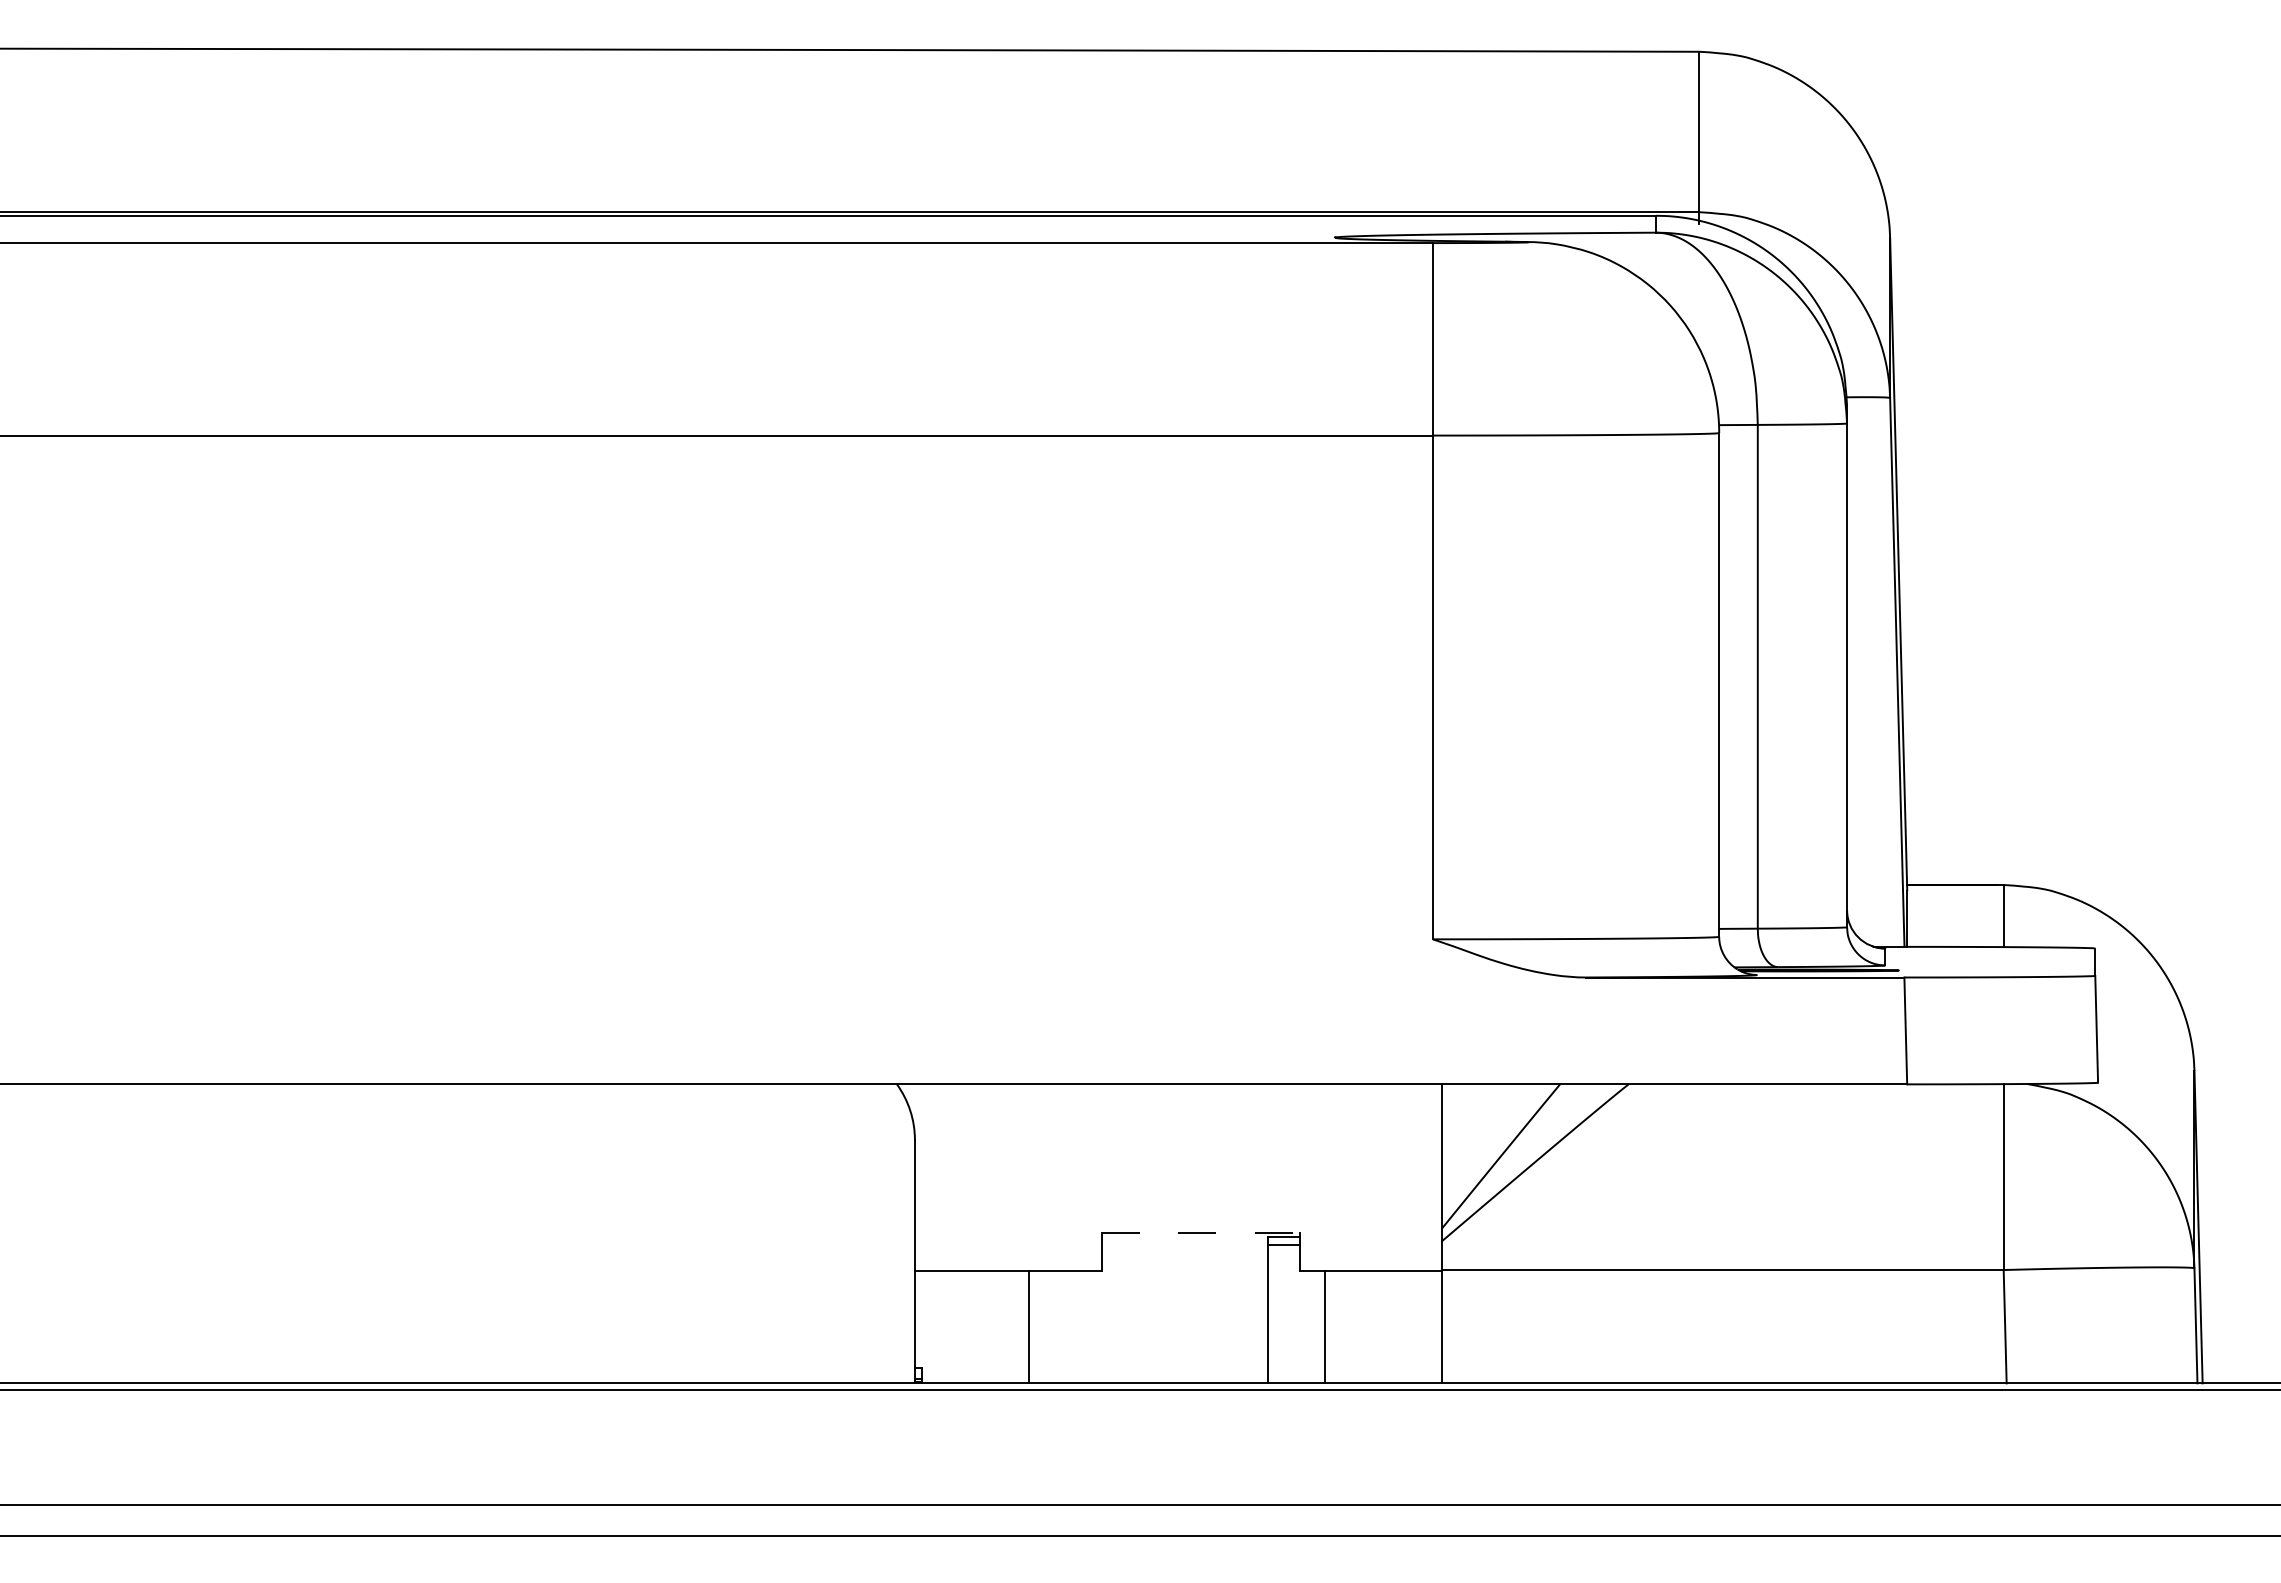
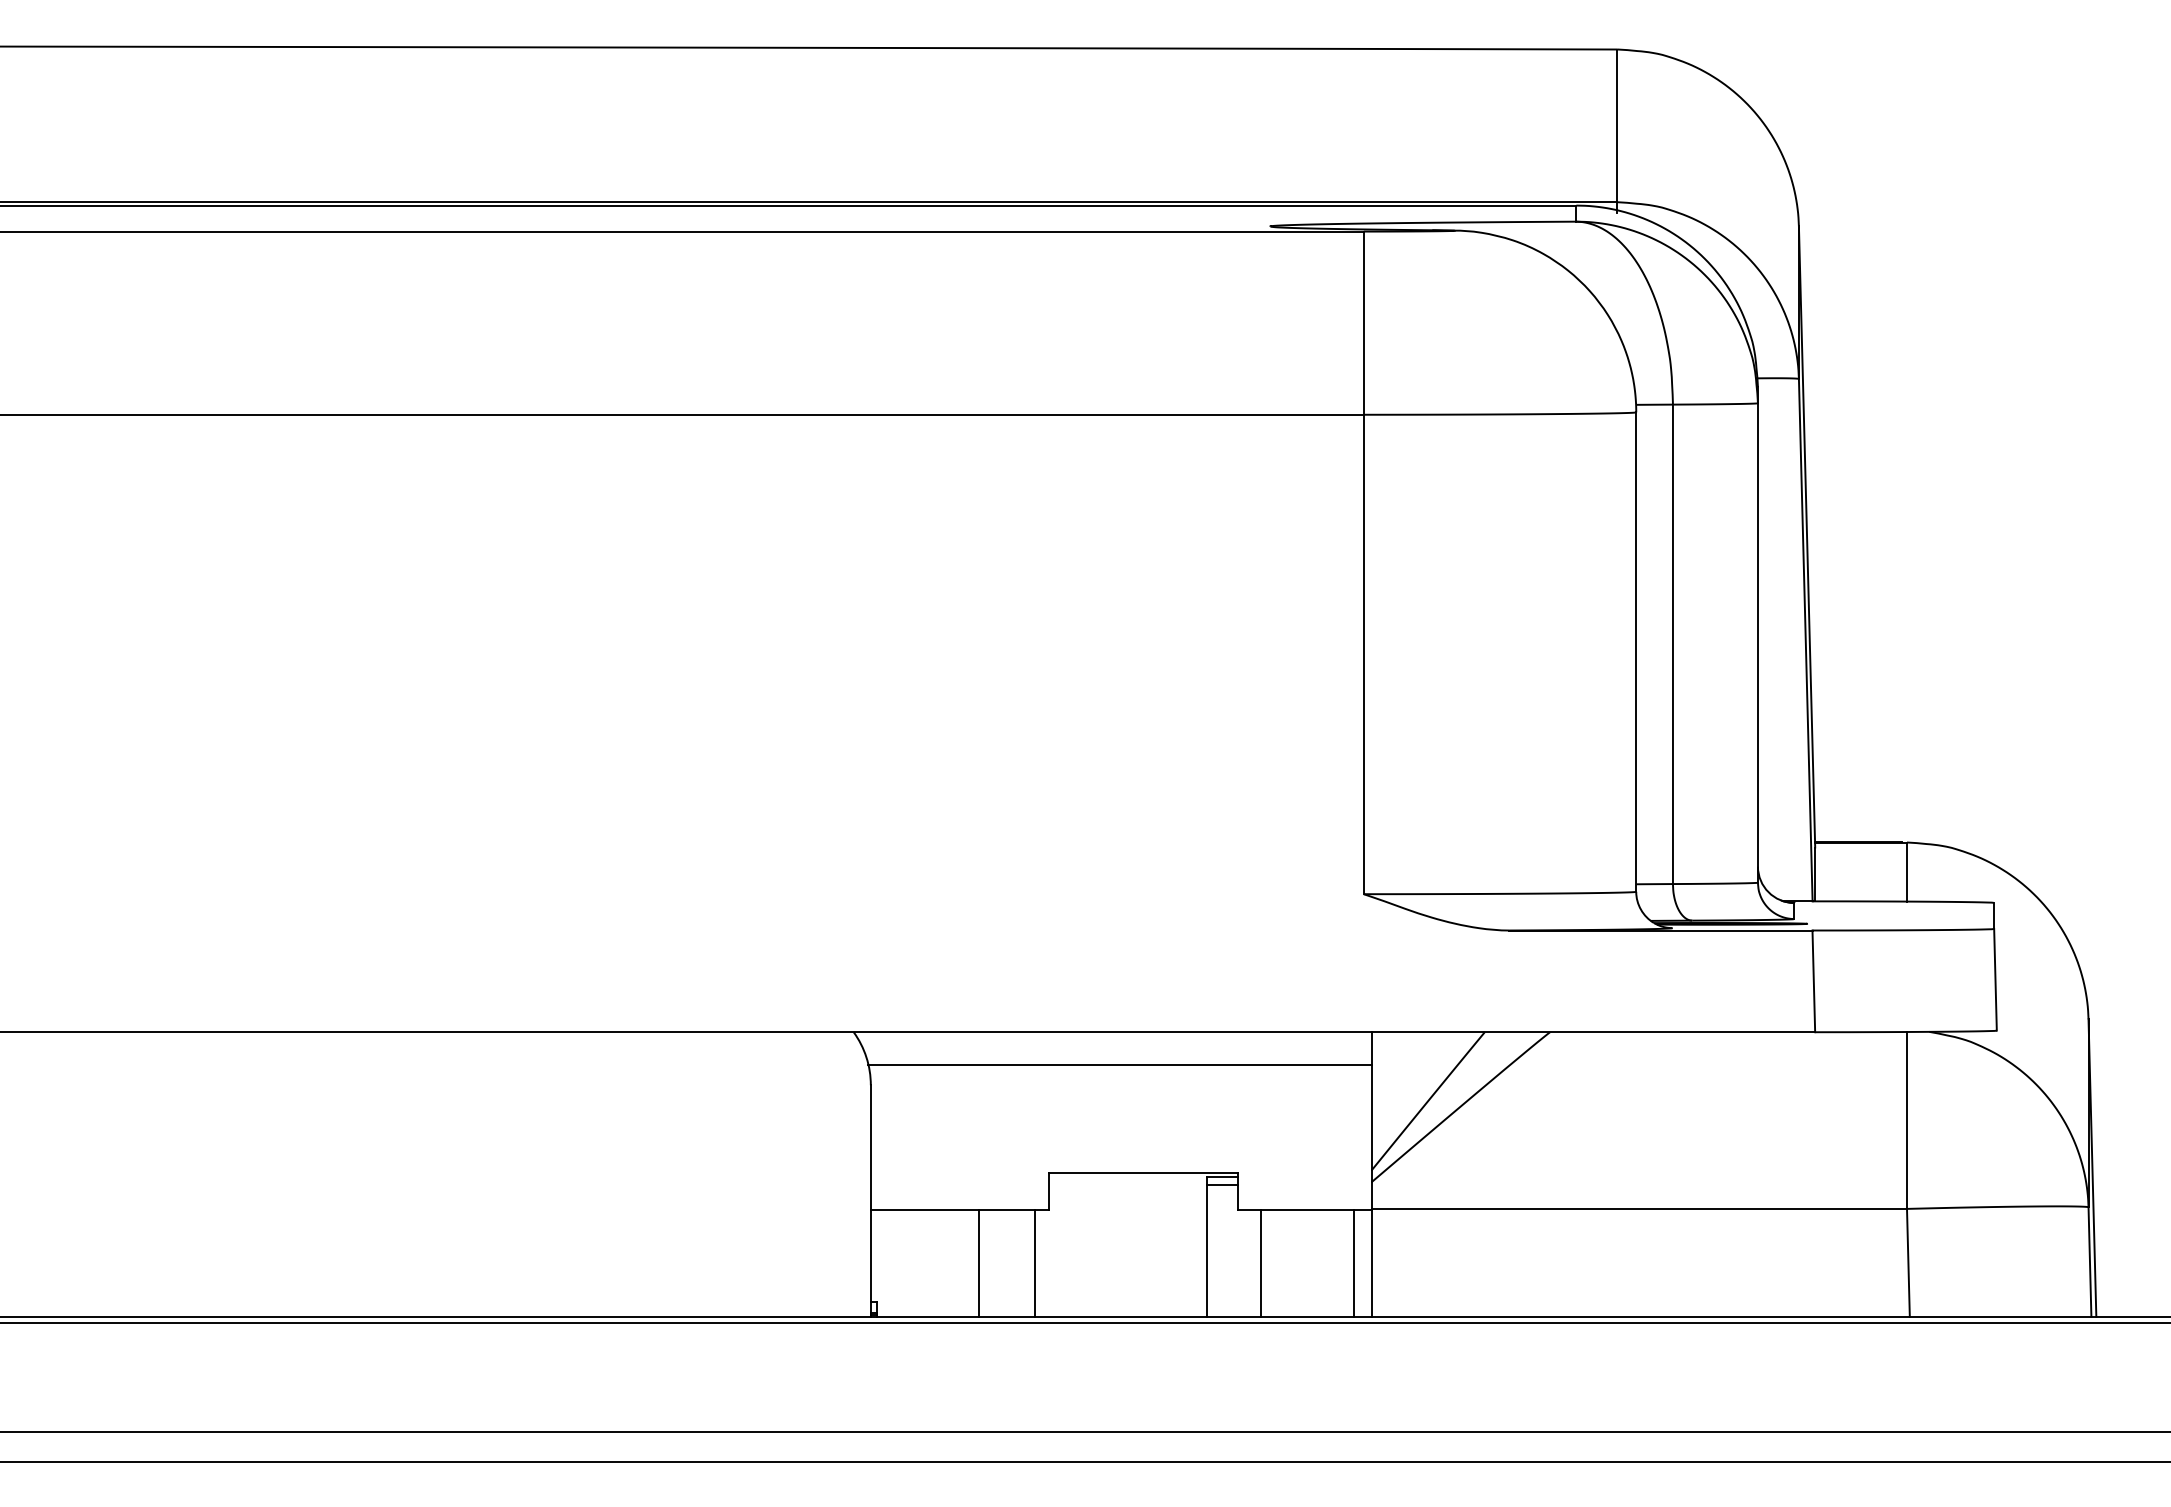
line: (1176, 1118) -> (1119, 1064), added
line: (1201, 1232) -> (1143, 1173), dashed -> solid
line: (1087, 1326) -> (1035, 1262), added
line: (1422, 1326) -> (1353, 1262), added

